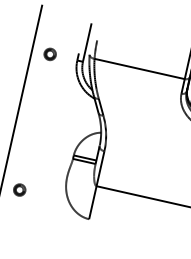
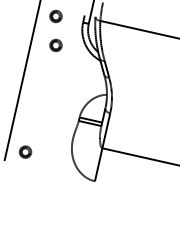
part: (49, 83) -> (55, 45), added

